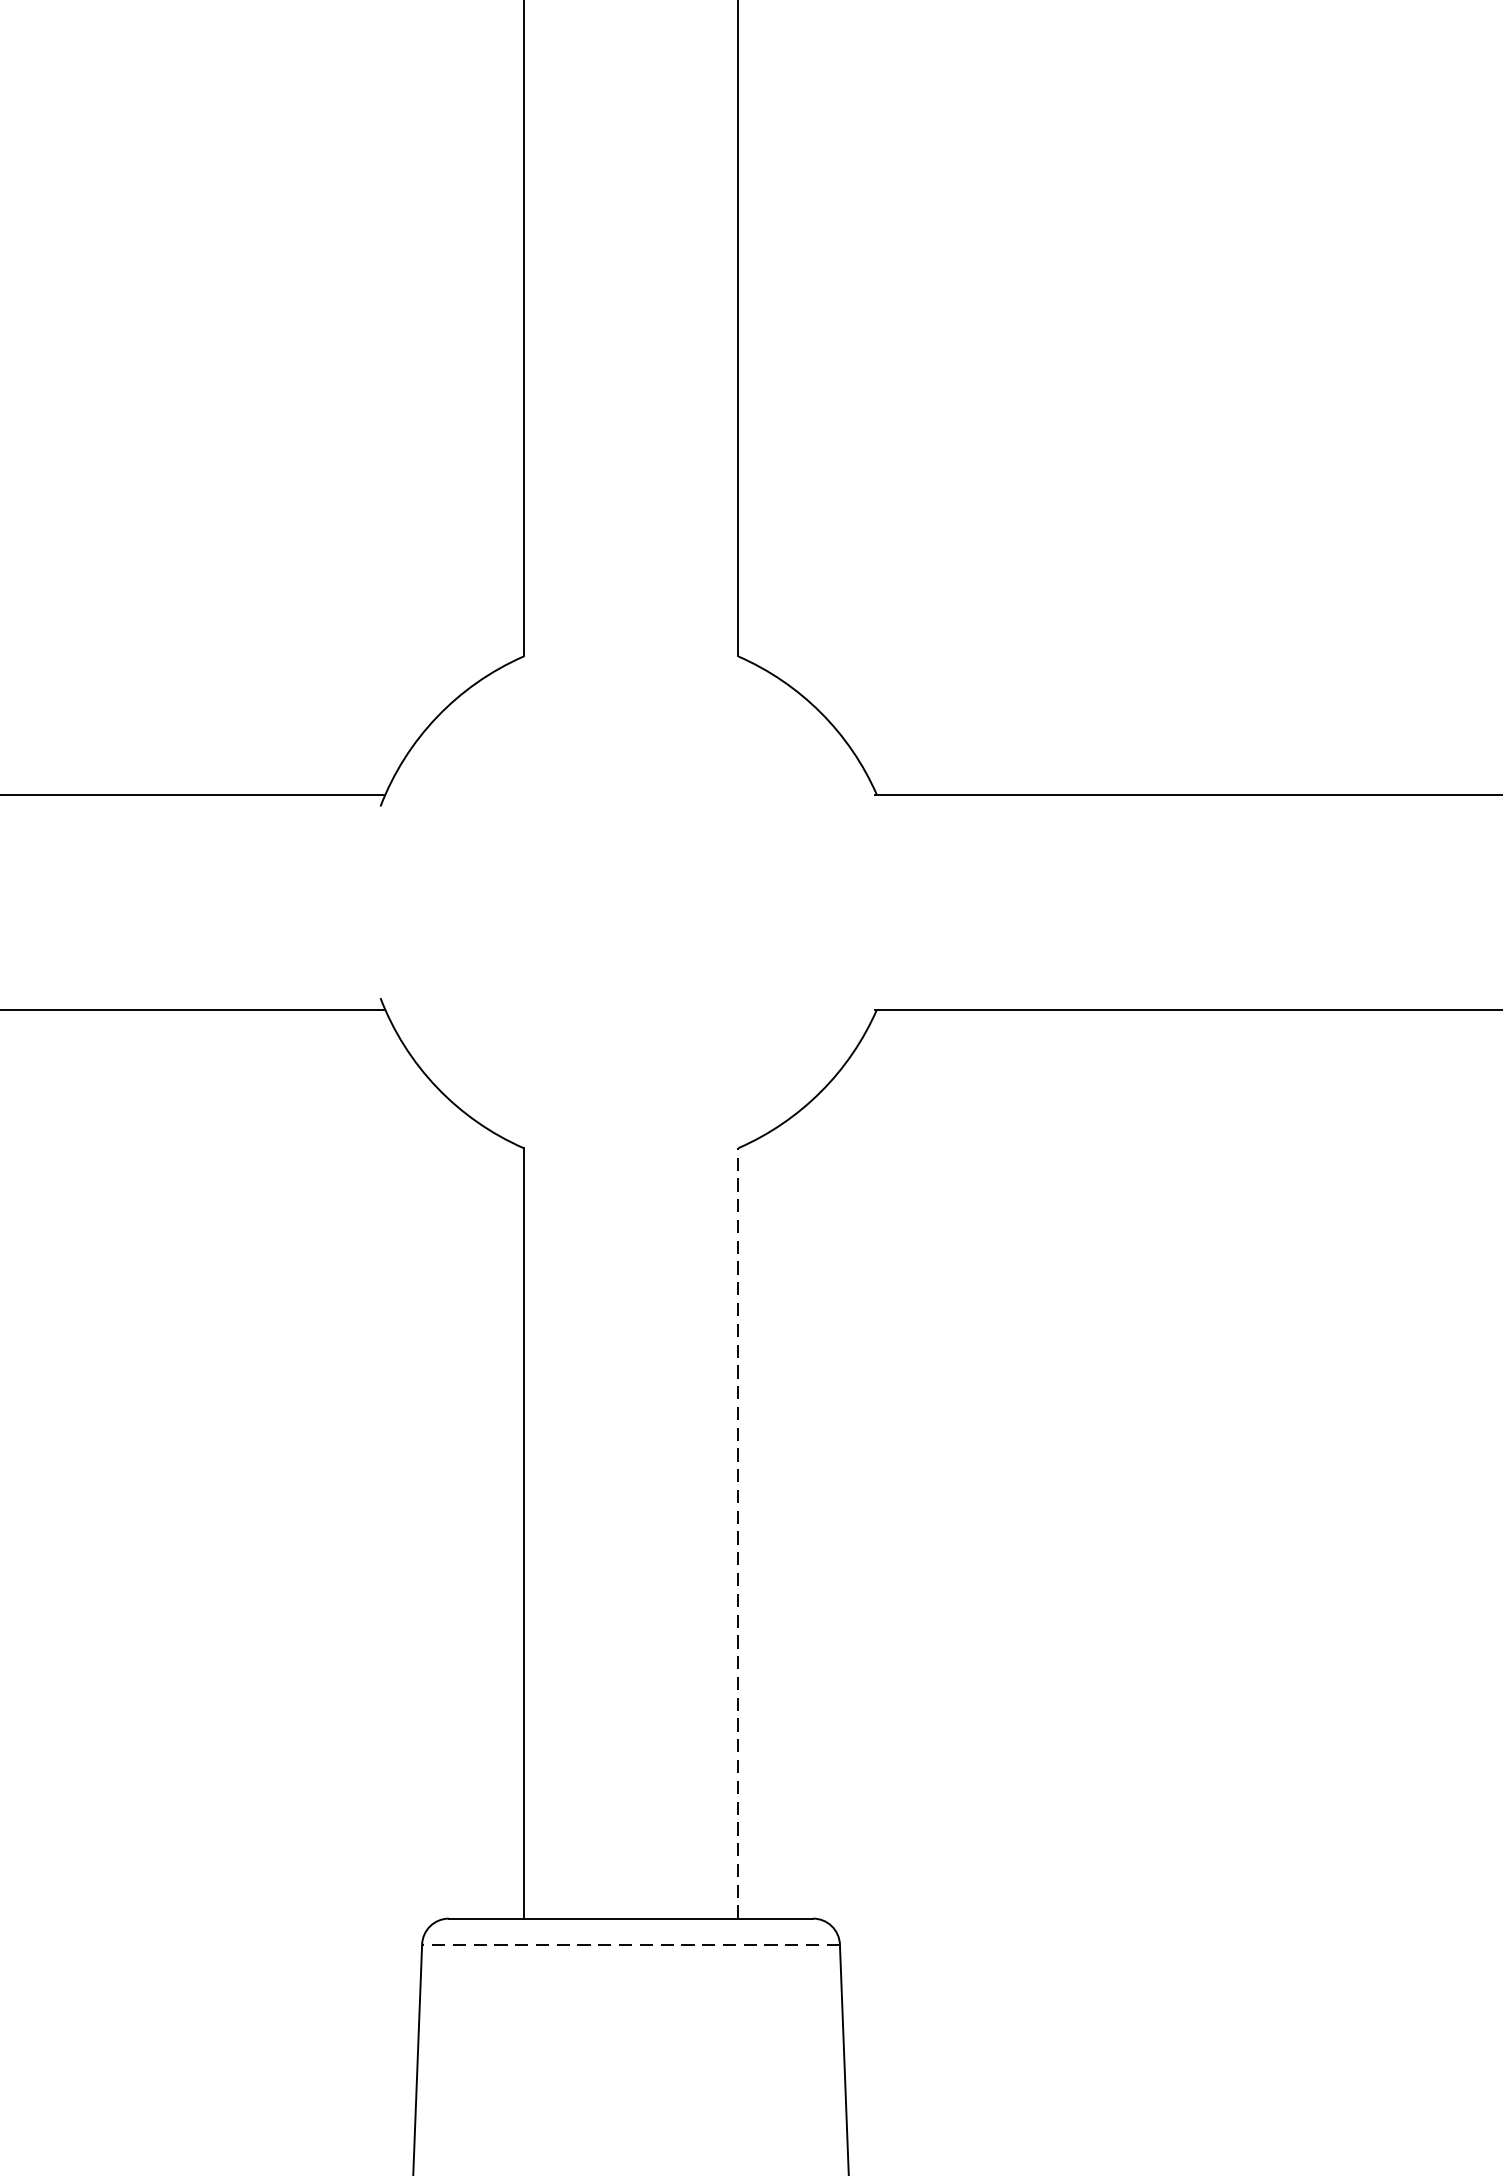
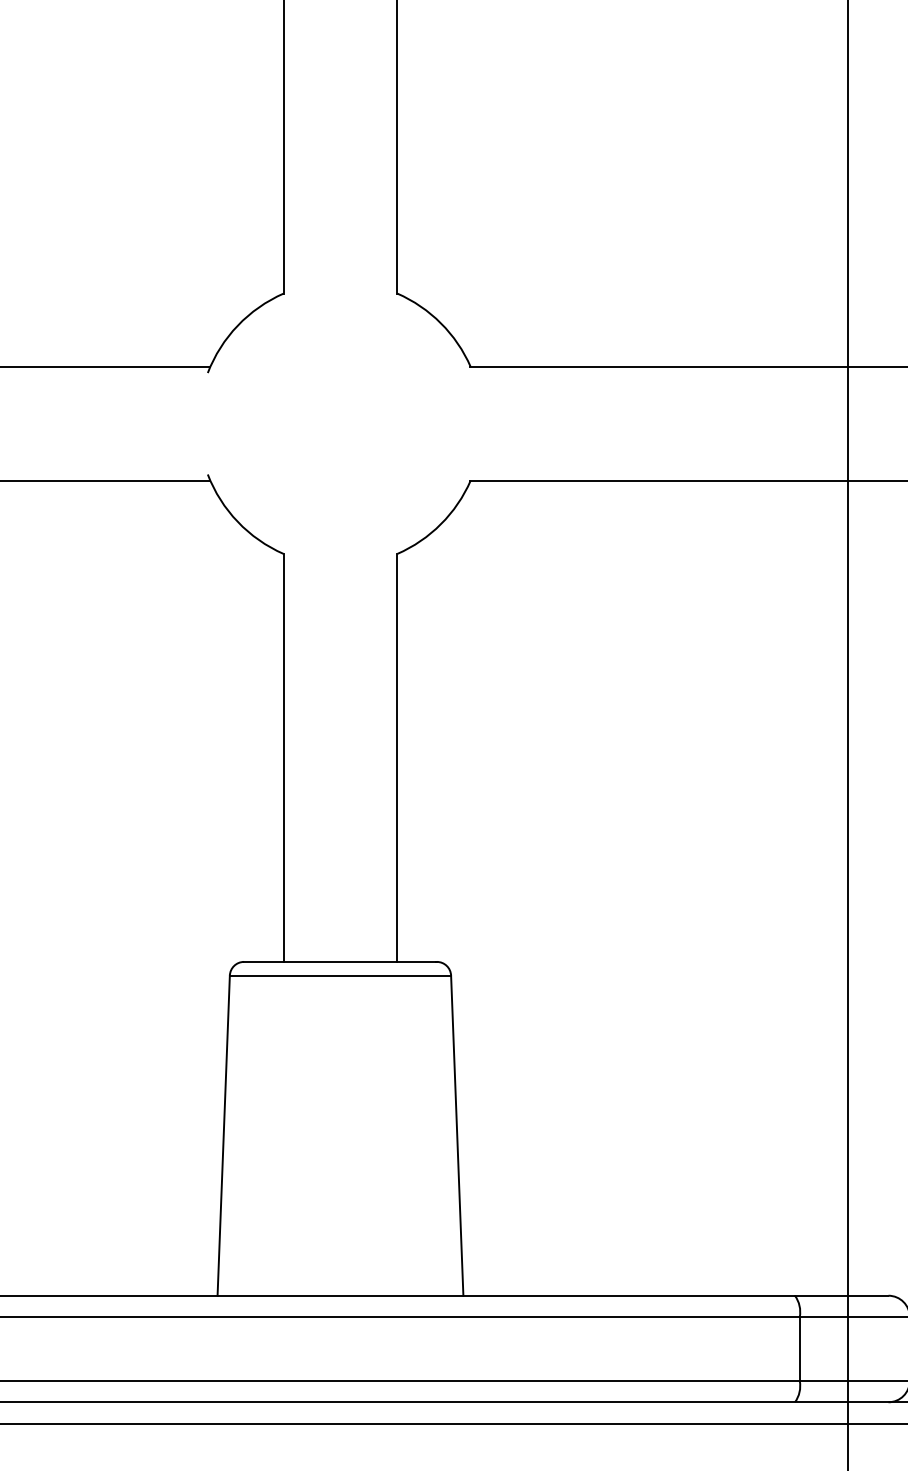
line: (738, 1532) -> (397, 757), dashed -> solid
line: (631, 1944) -> (340, 975), dashed -> solid

